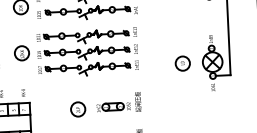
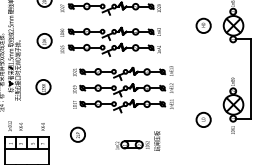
part: (88, 52) -> (123, 89), moved
part: (182, 63) -> (203, 119), moved
part: (77, 109) -> (77, 134), moved

